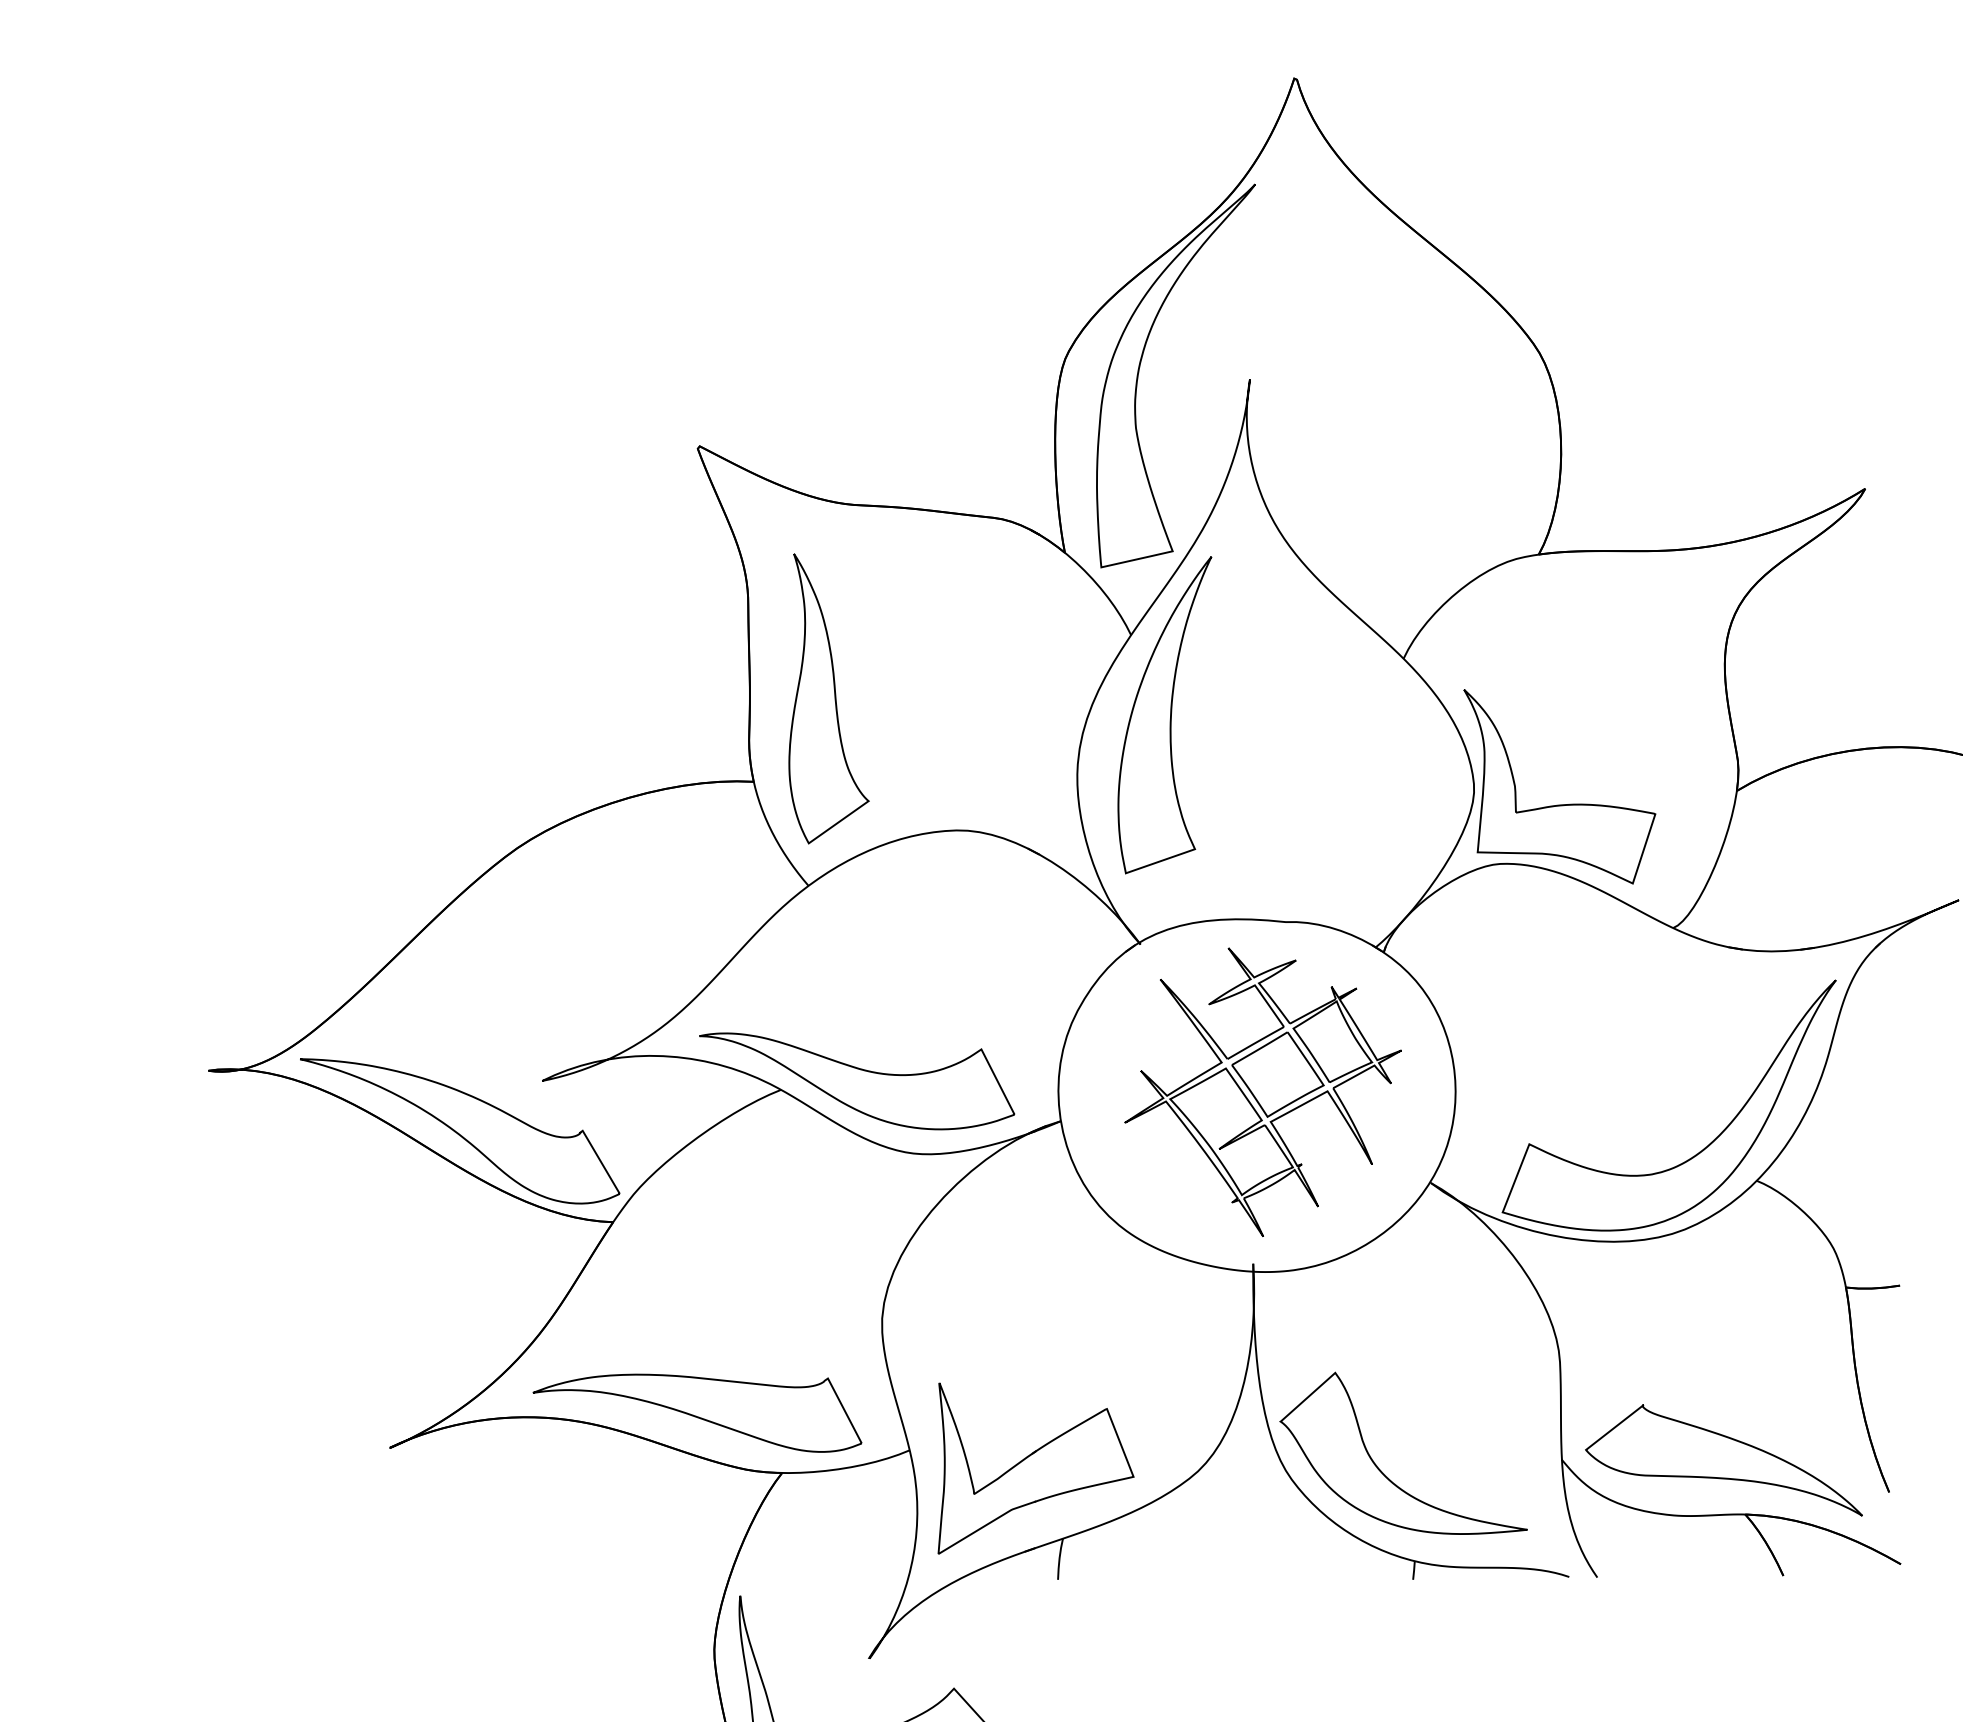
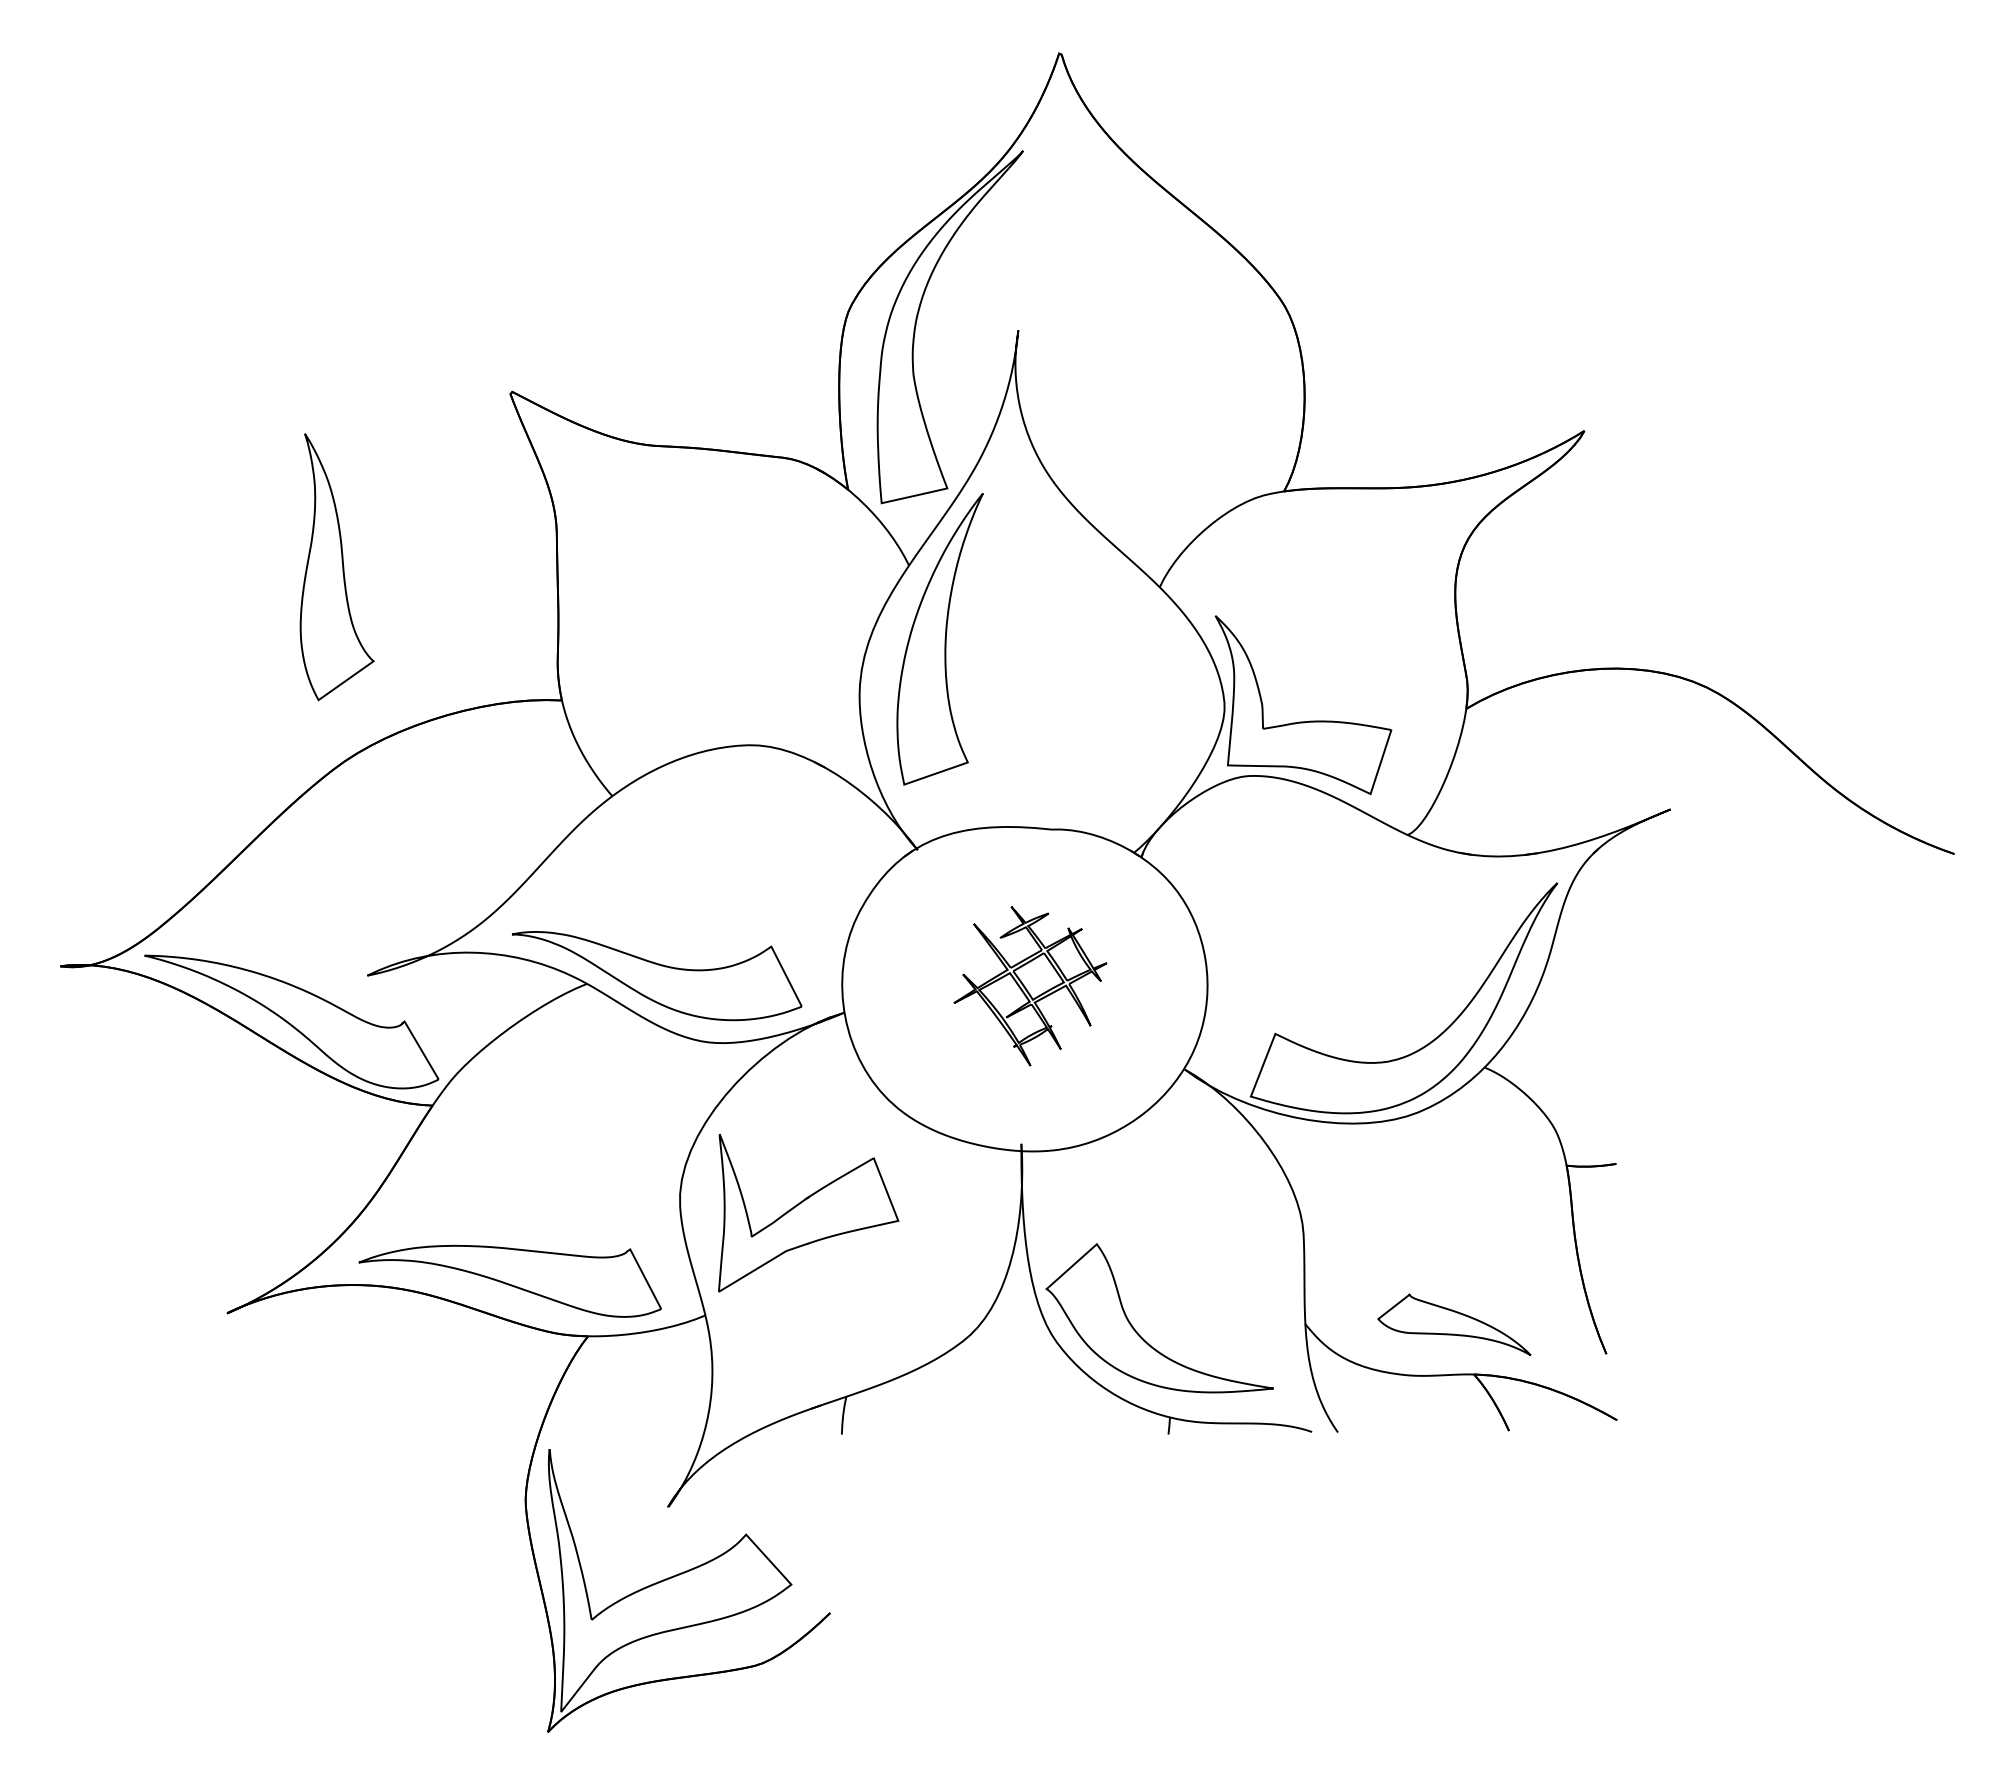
part: (828, 699) -> (336, 567), moved
part: (1263, 1092) -> (1030, 986), size x0.6
part: (1724, 1460) -> (1454, 1324), size x0.6
part: (1035, 1468) -> (808, 1213), moved

